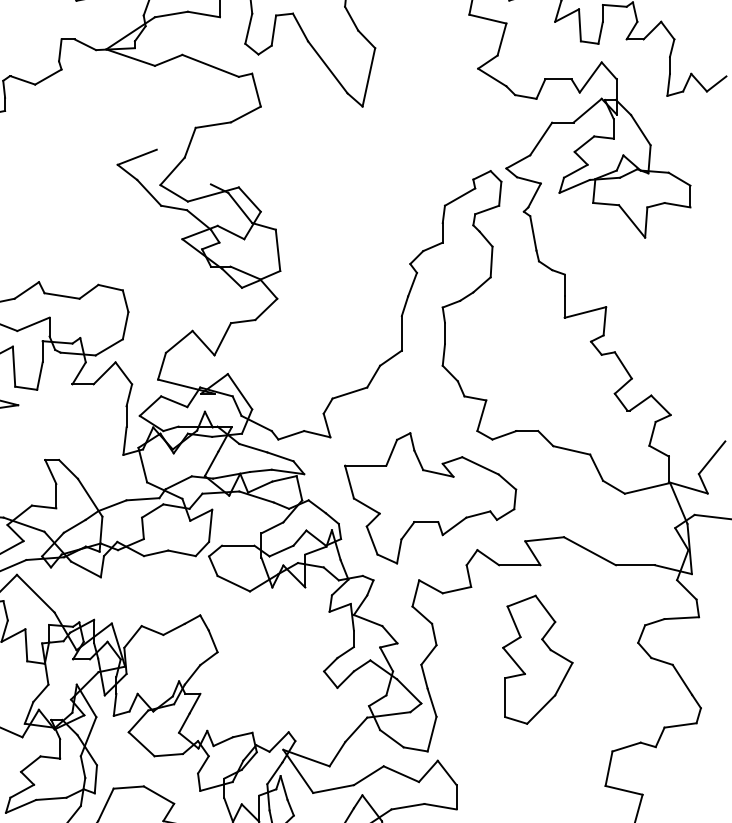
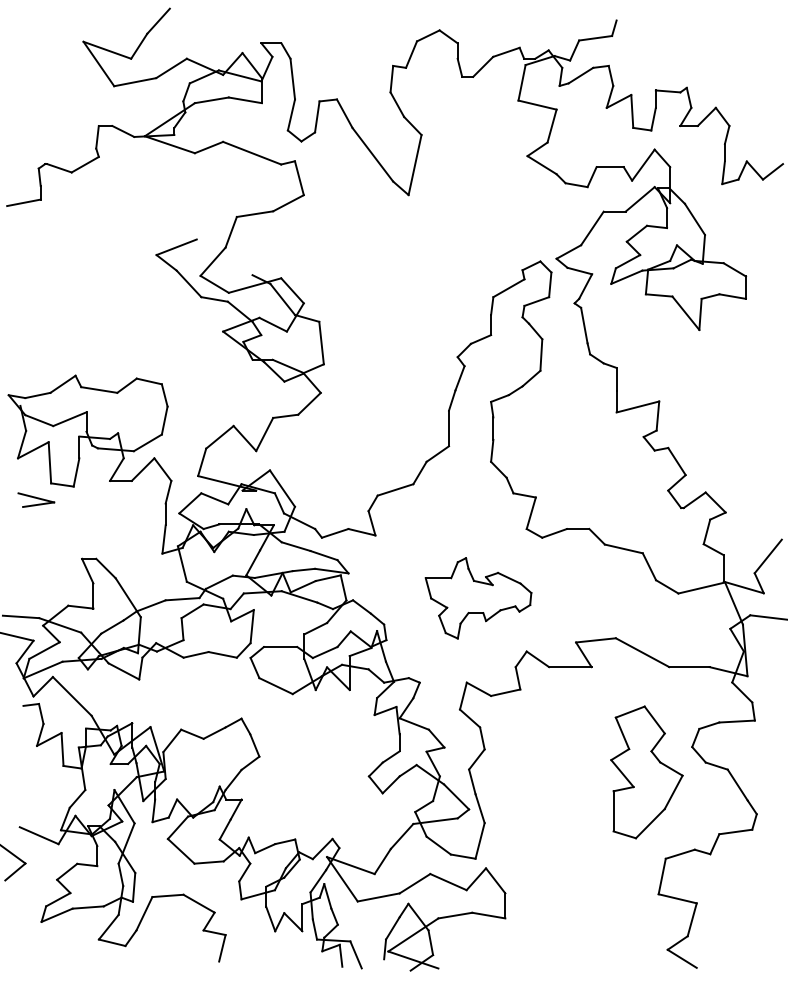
part: (430, 498) -> (478, 598), size x0.6
part: (537, 659) -> (646, 772), moved

